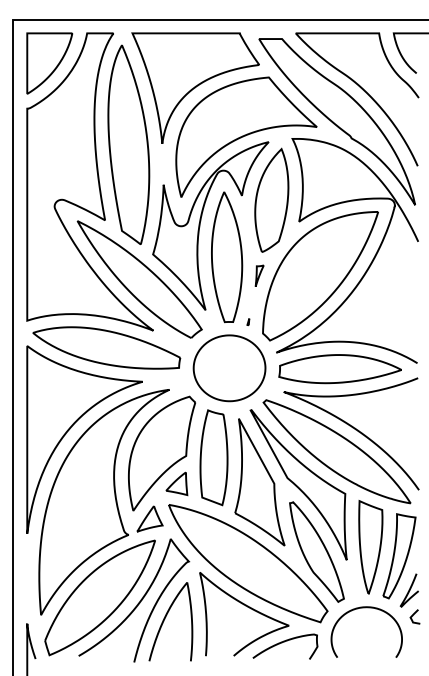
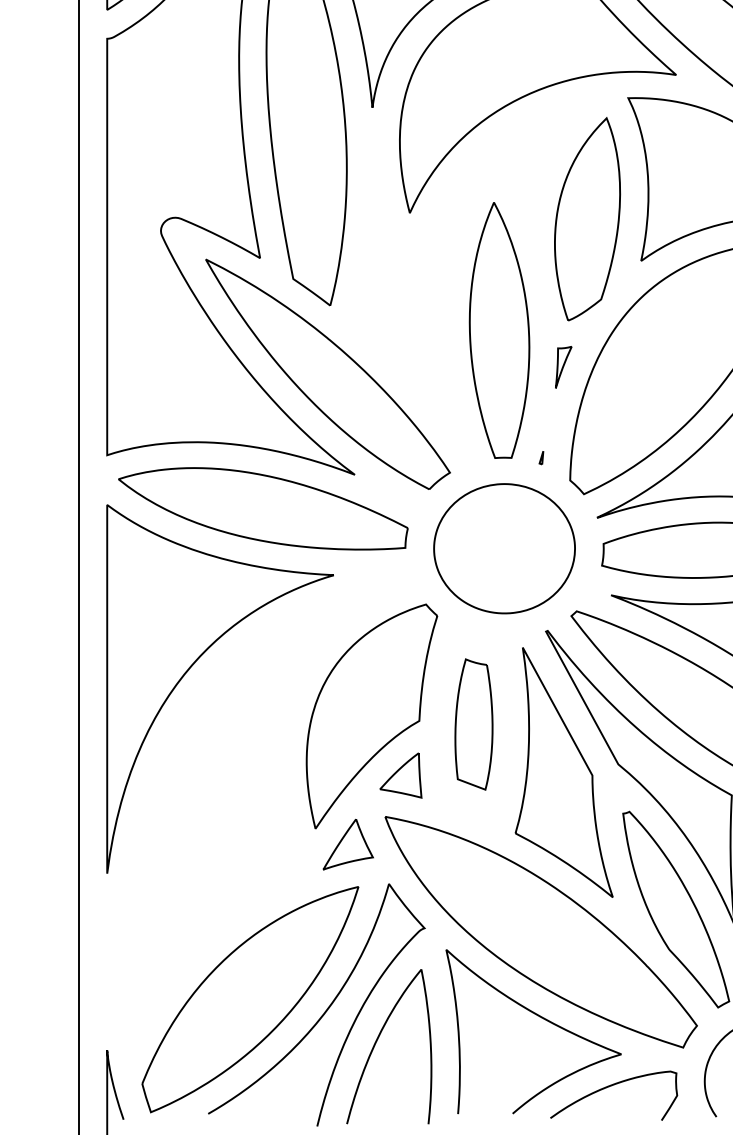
part: (201, 221) -> (449, 260), removed
part: (213, 457) -> (472, 723), size x0.7
part: (103, 502) -> (256, 812), removed

